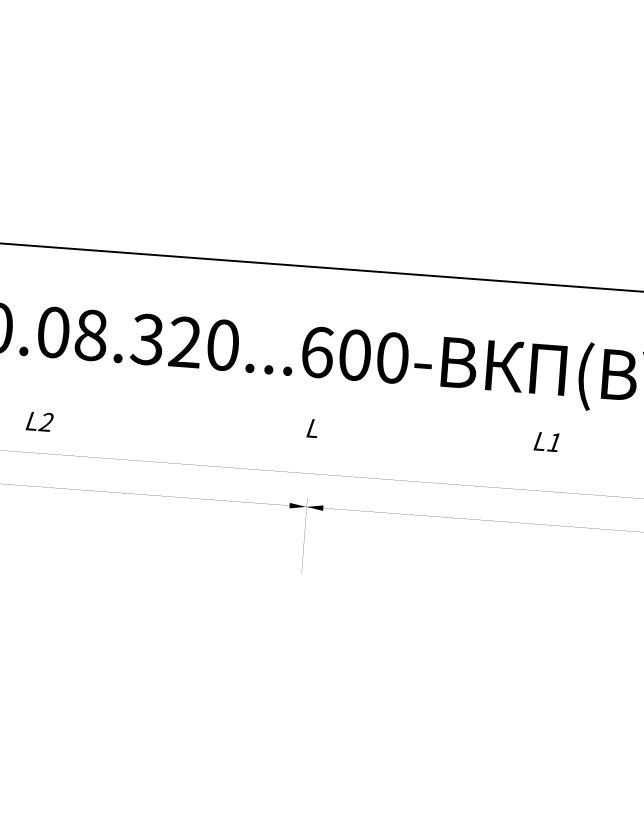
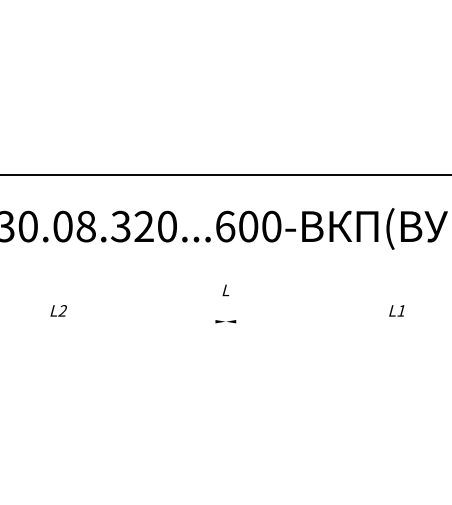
text: (39, 421) -> (58, 310), moved
text: (311, 428) -> (225, 290), moved
text: (546, 441) -> (396, 310), moved

